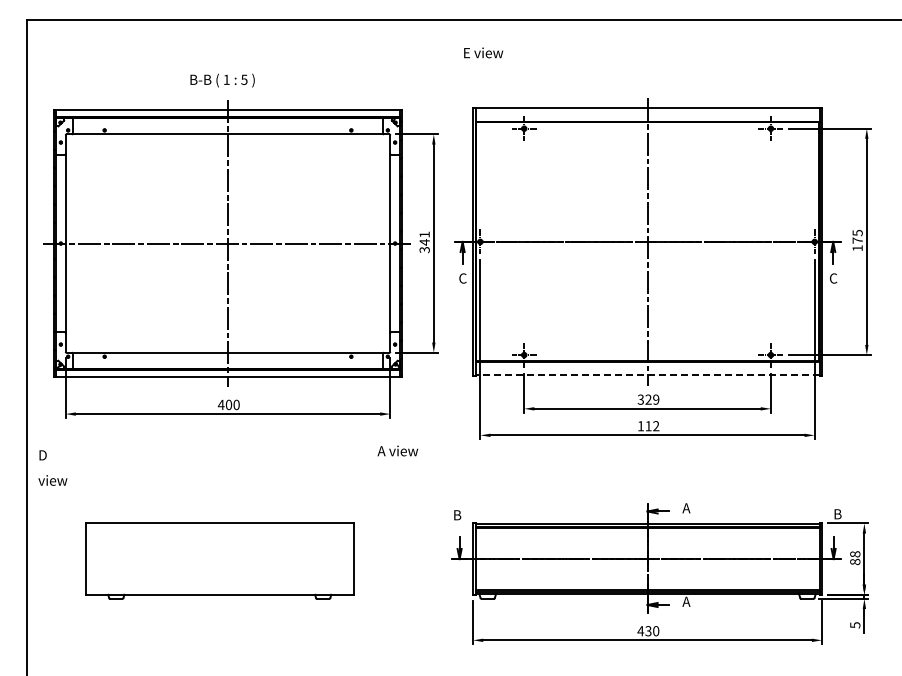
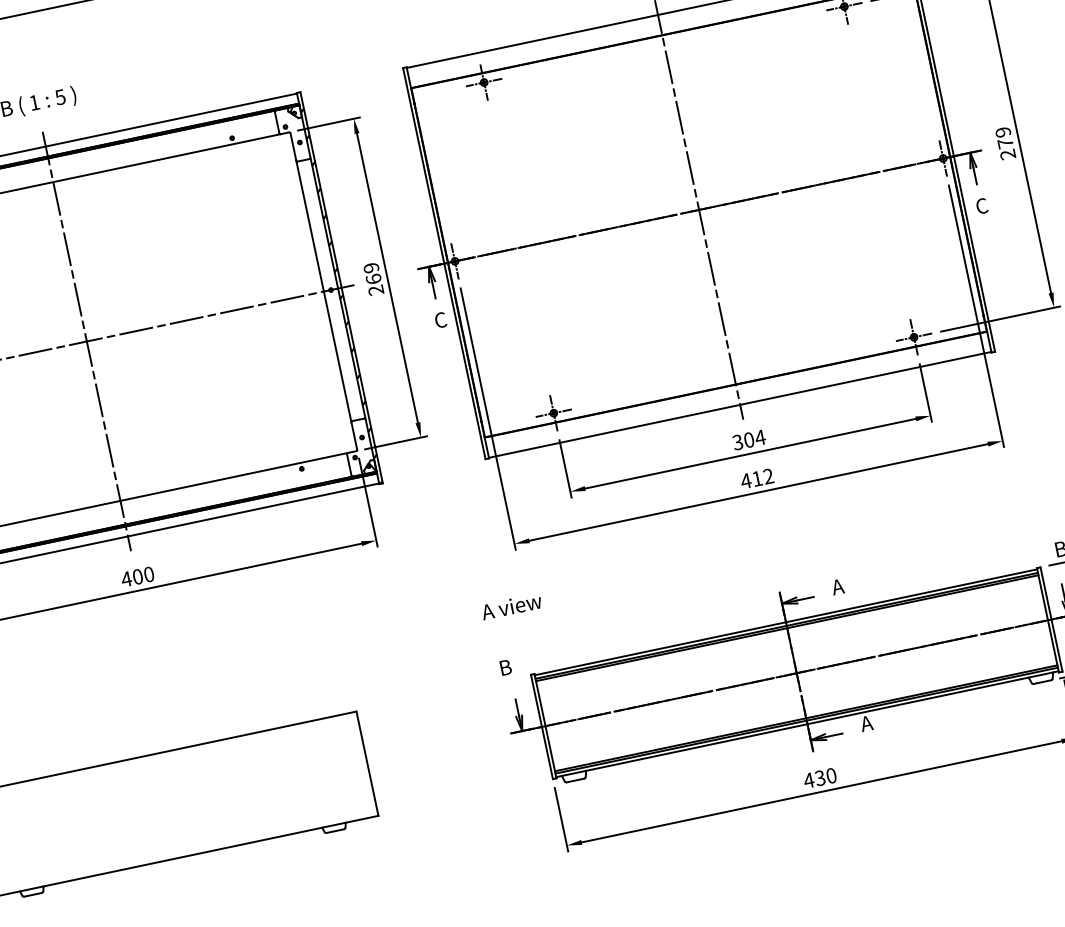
text: (857, 240) -> (1005, 143), 175 -> 279
text: (424, 242) -> (373, 279), 341 -> 269
line: (647, 375) -> (740, 405), dashed -> solid
text: (652, 399) -> (754, 438), 329 -> 304
text: (640, 426) -> (745, 481), 112 -> 412
text: (397, 450) -> (510, 605), moved

